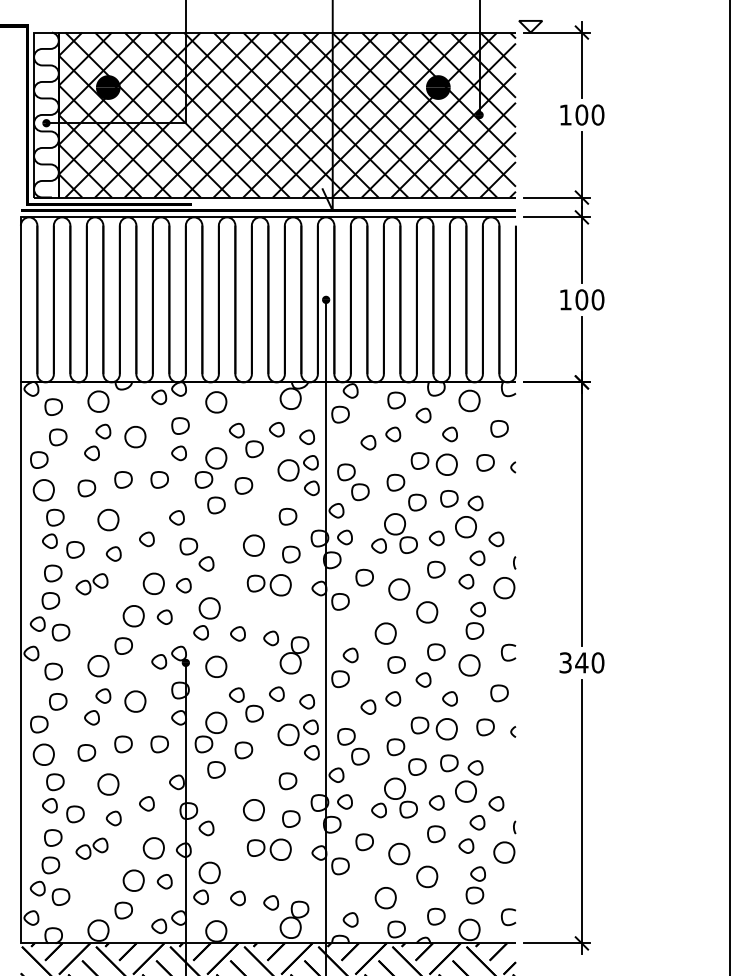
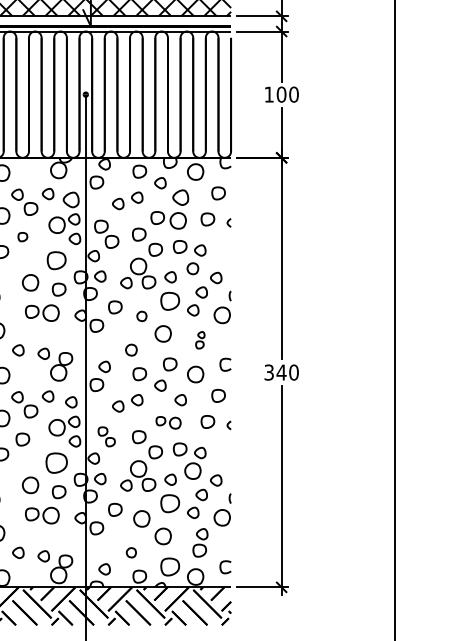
part: (449, 434) -> (180, 197), size x1.4
part: (307, 436) -> (71, 199), size x1.4
part: (243, 485) -> (22, 236), size x0.7
part: (287, 516) -> (56, 260), size x1.4
part: (465, 527) -> (192, 268), size x0.7
part: (436, 569) -> (170, 301), size x1.4
part: (399, 589) -> (142, 316), size x0.6
part: (475, 620) -> (200, 340), size x0.6
part: (385, 633) -> (131, 350), size x0.7
part: (433, 728) -> (168, 422), size x0.7
part: (353, 746) -> (106, 436), size x0.7
part: (287, 781) -> (56, 463), size x1.6
part: (436, 834) -> (170, 503), size x1.4
part: (385, 898) -> (131, 552), size x0.6
part: (436, 916) -> (170, 566), size x1.4

